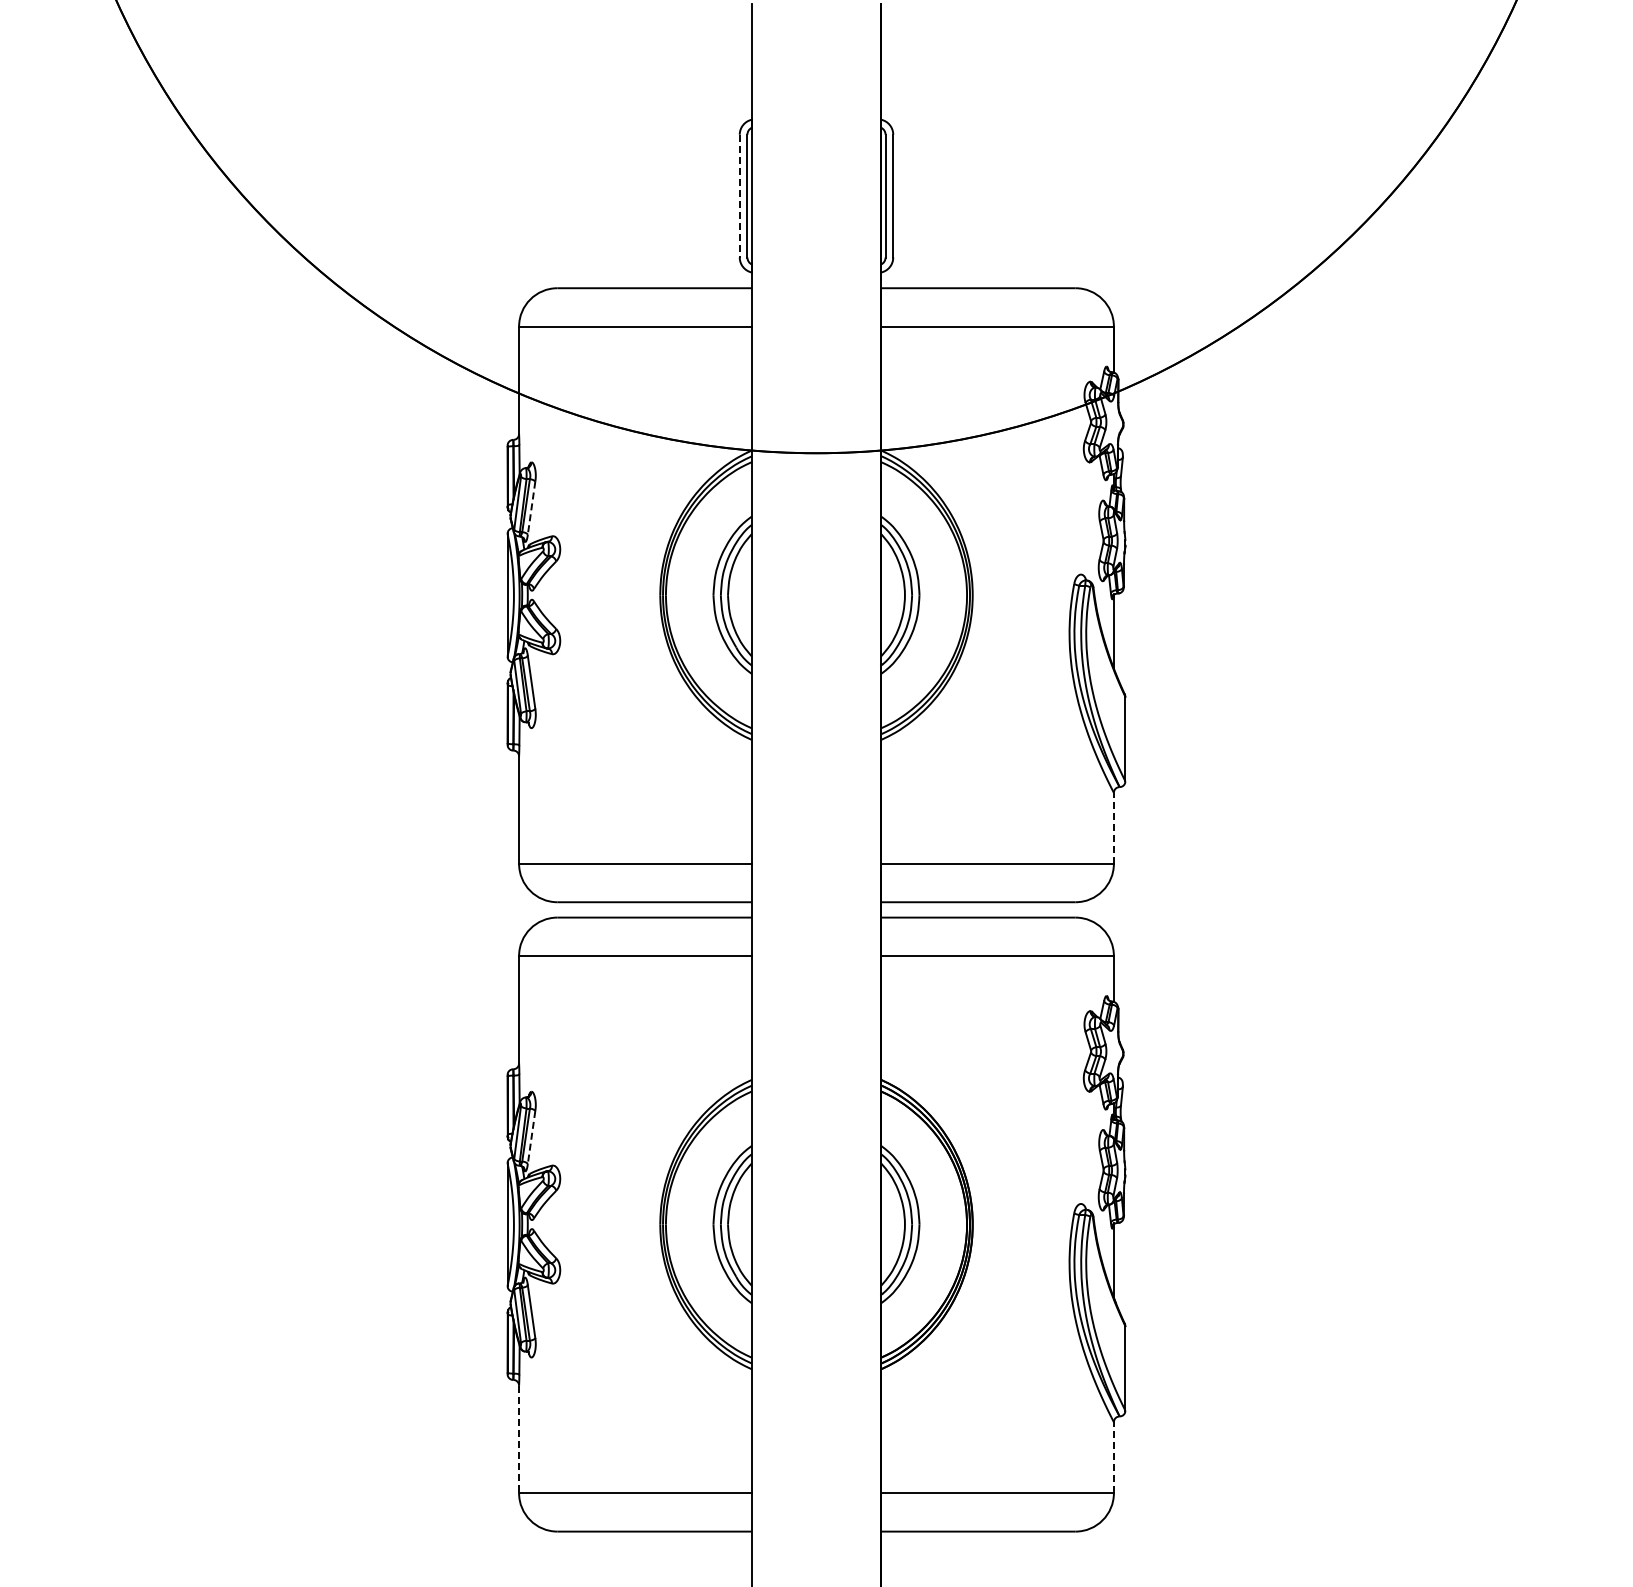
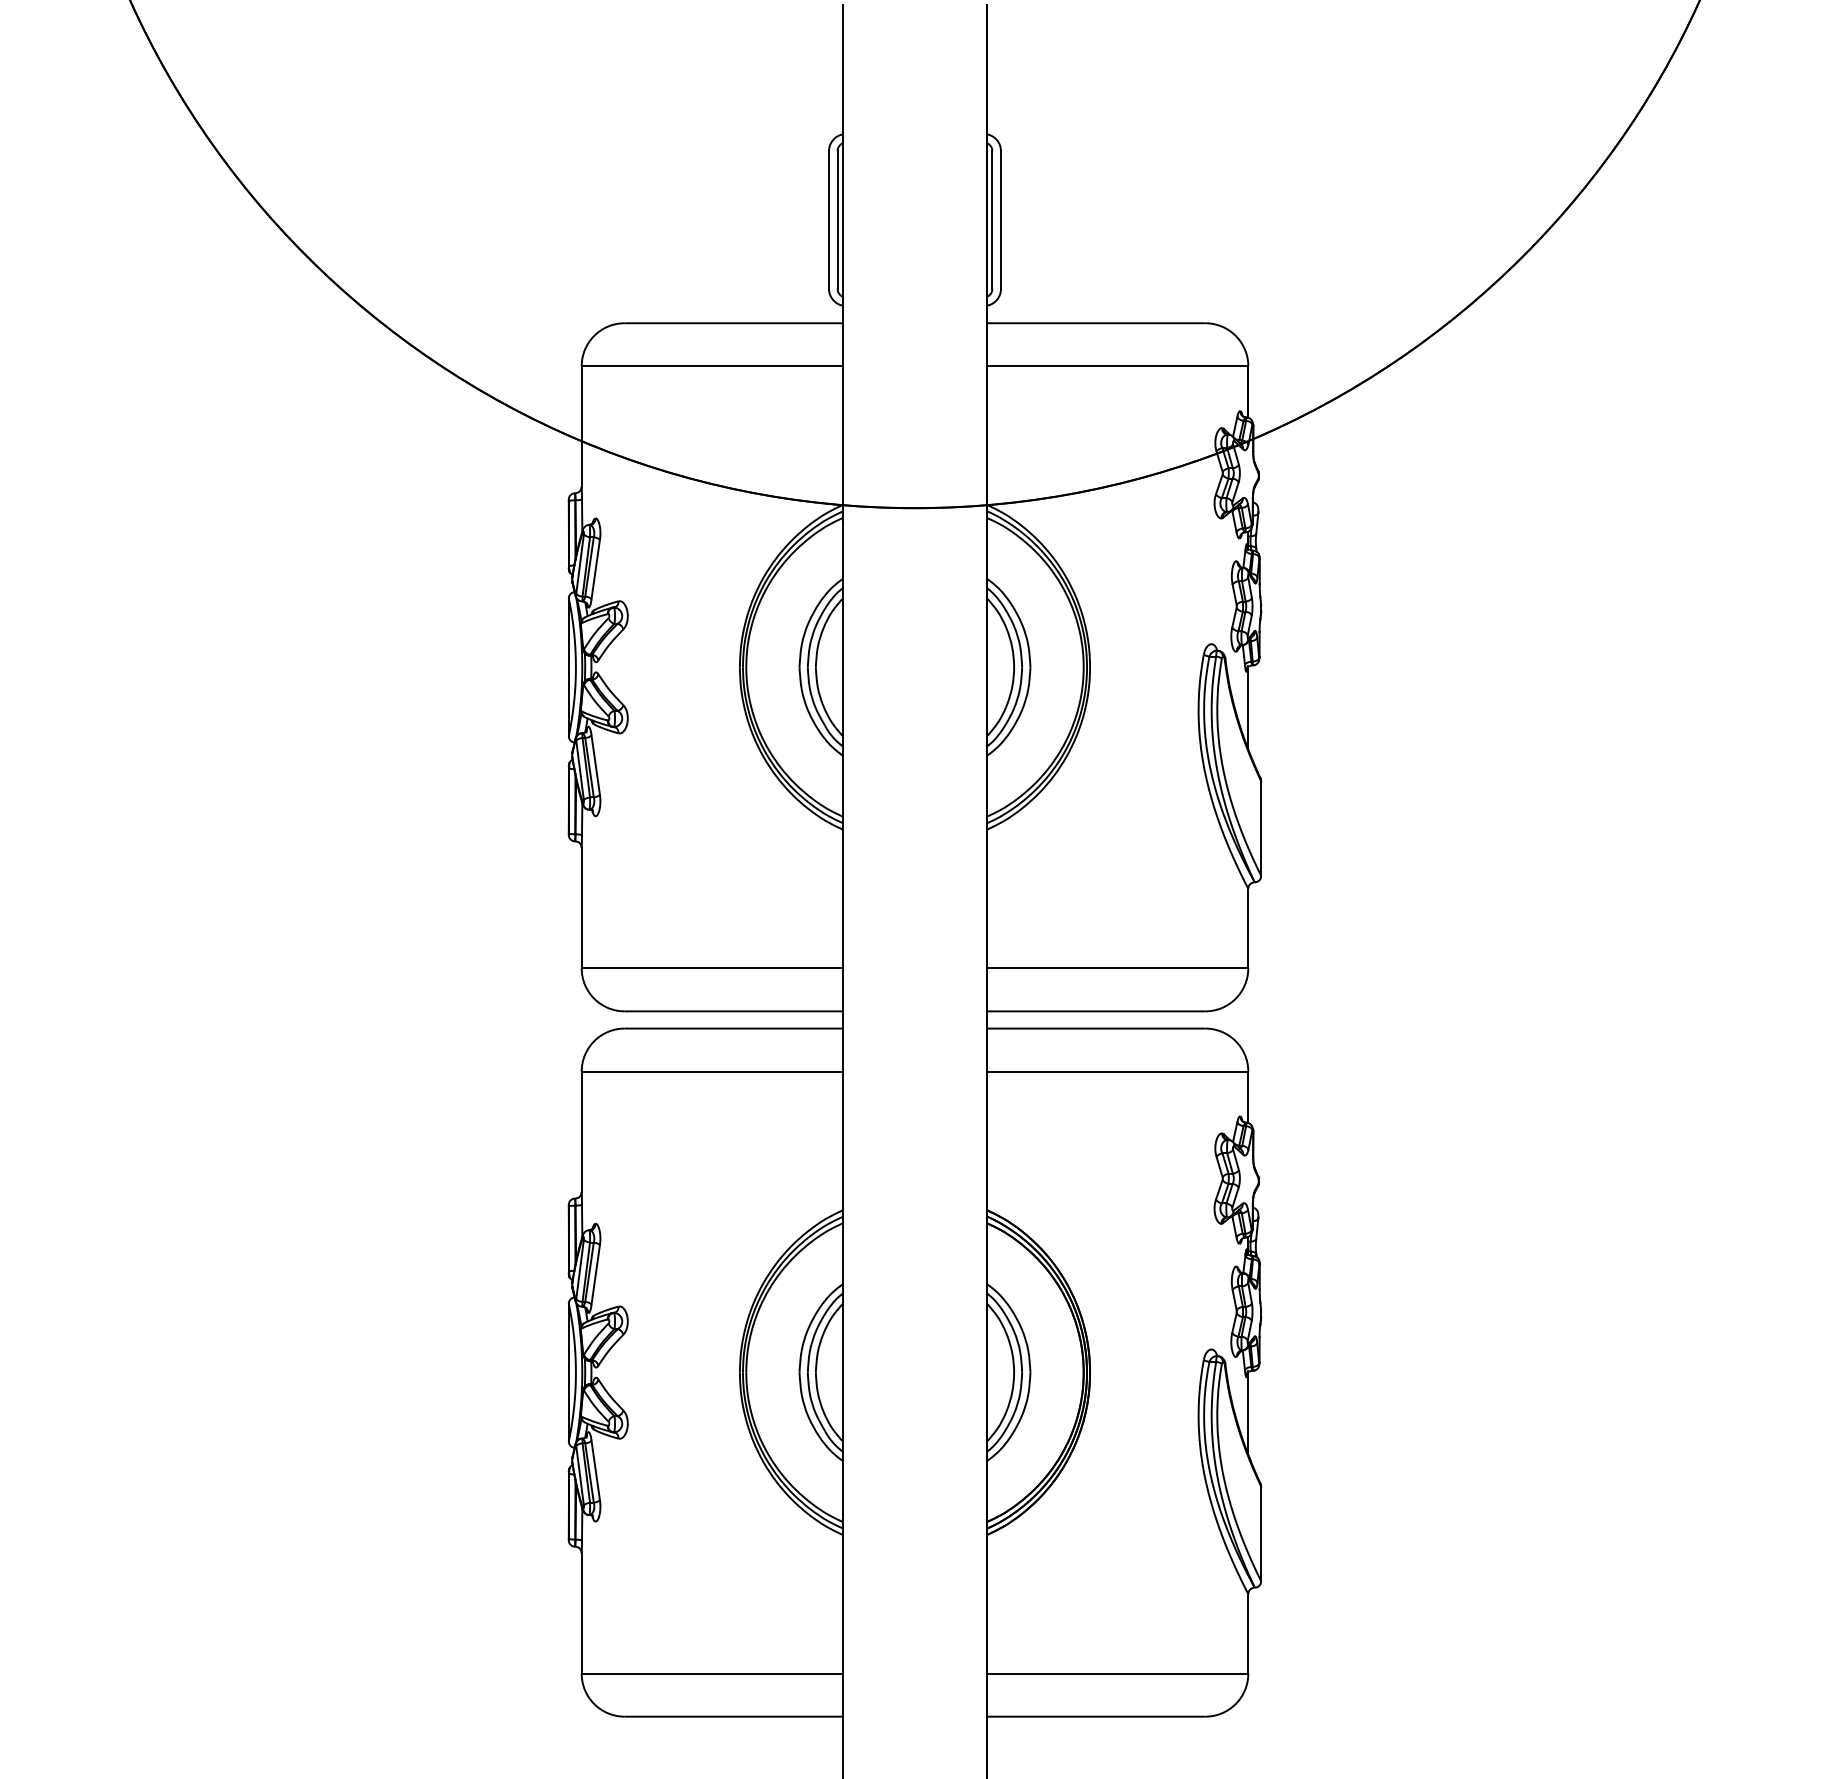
line: (739, 196) -> (828, 220), dashed -> solid
line: (531, 508) -> (595, 570), dashed -> solid
line: (1113, 827) -> (1247, 927), dashed -> solid
line: (531, 1137) -> (595, 1275), dashed -> solid
line: (519, 1439) -> (582, 1613), dashed -> solid
line: (1113, 1457) -> (1247, 1633), dashed -> solid

